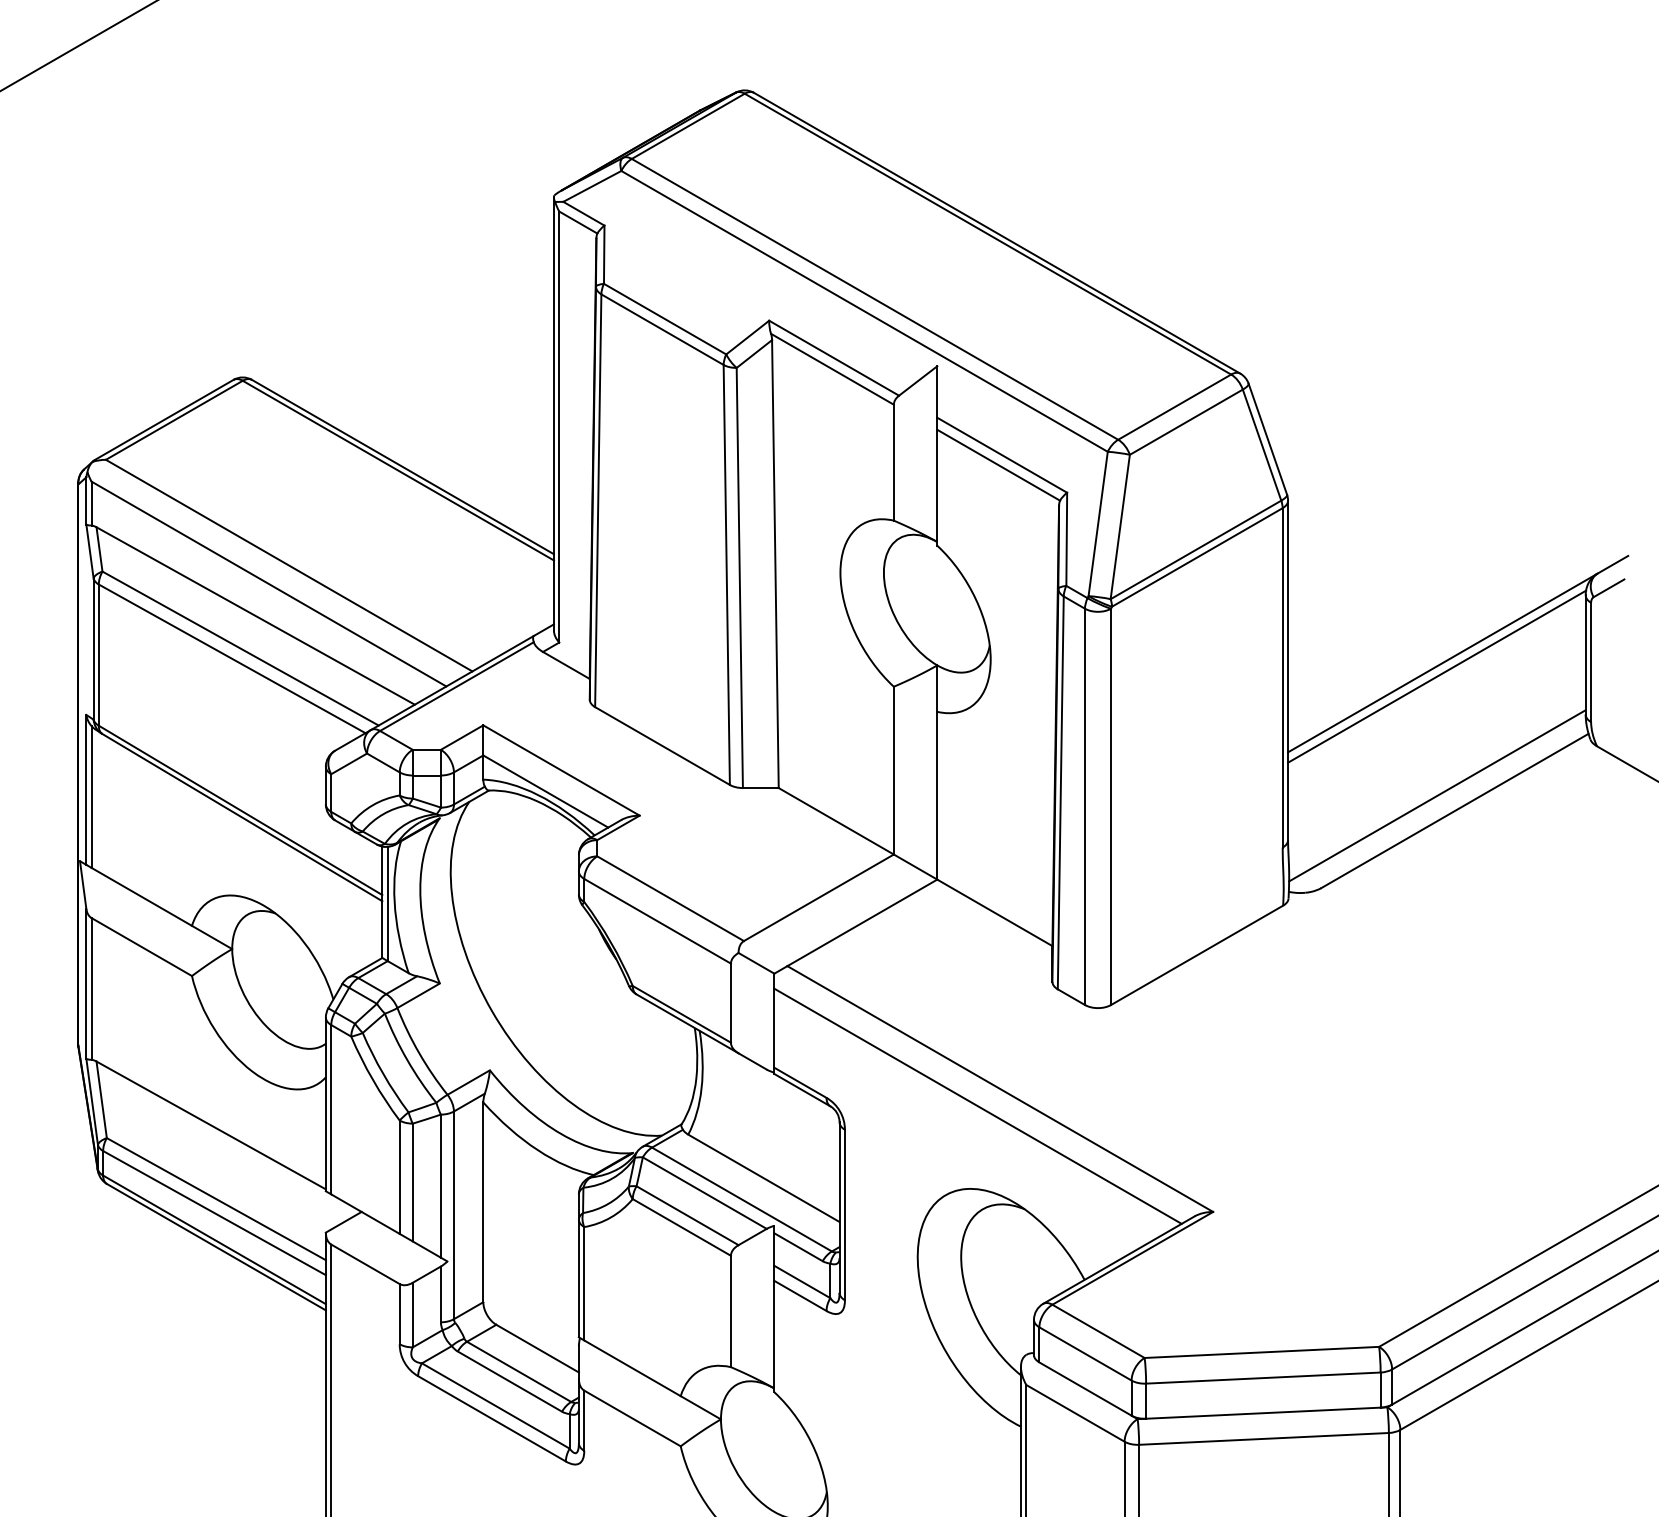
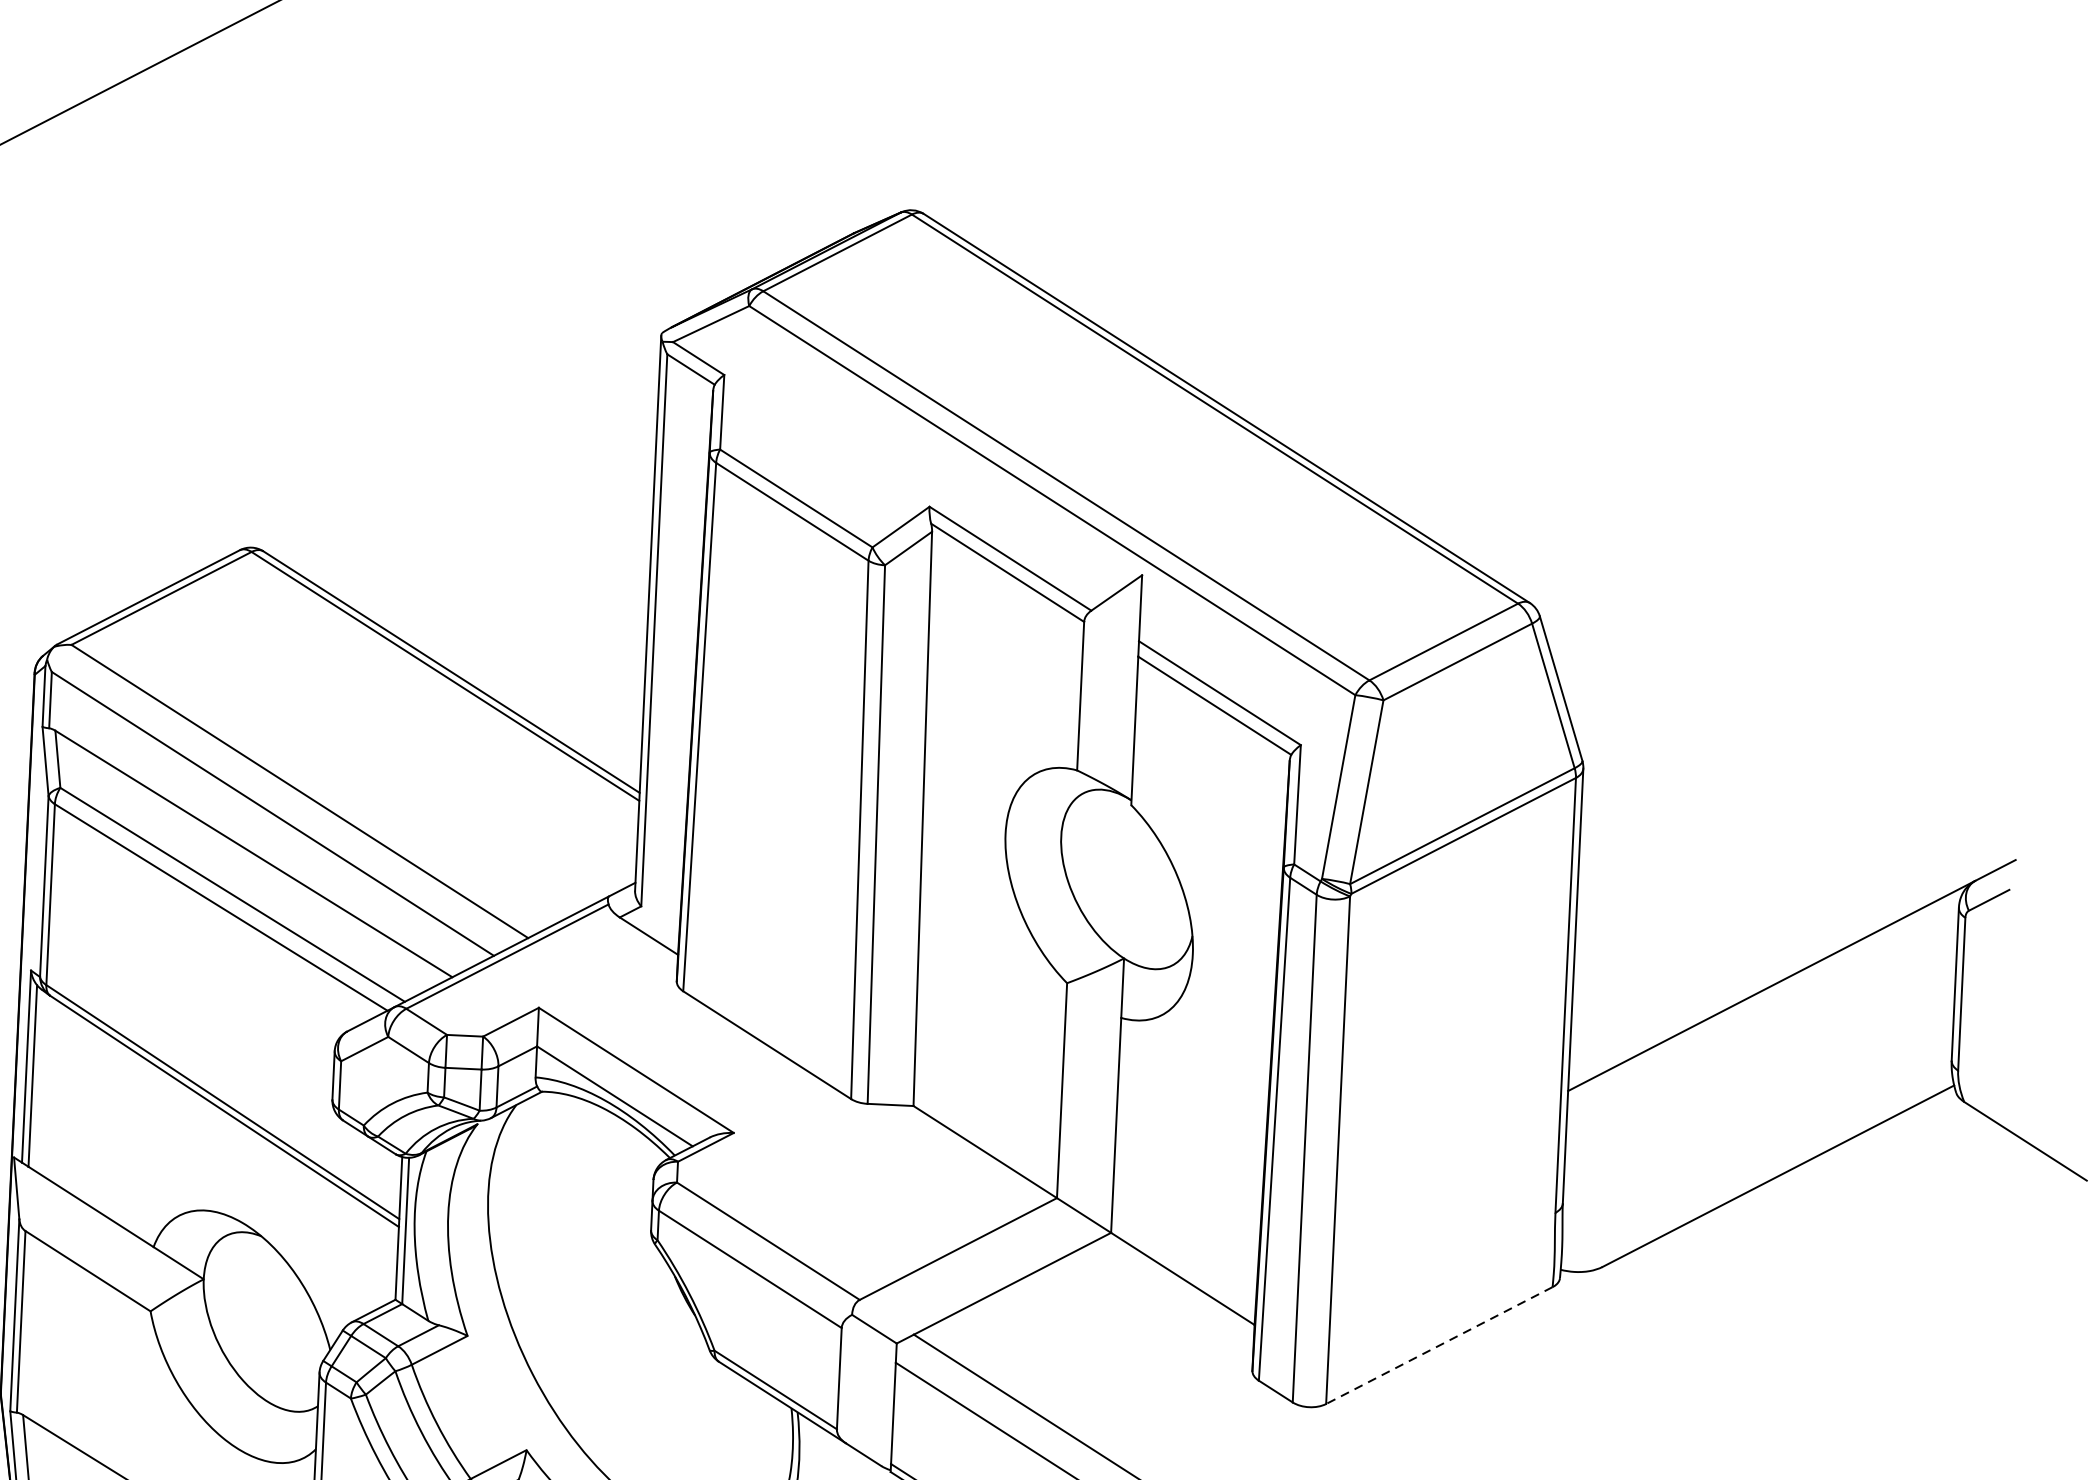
line: (1437, 676) -> (1764, 1002), removed
line: (1437, 795) -> (1756, 1155), removed
line: (1196, 955) -> (1438, 1345), solid -> dashed

